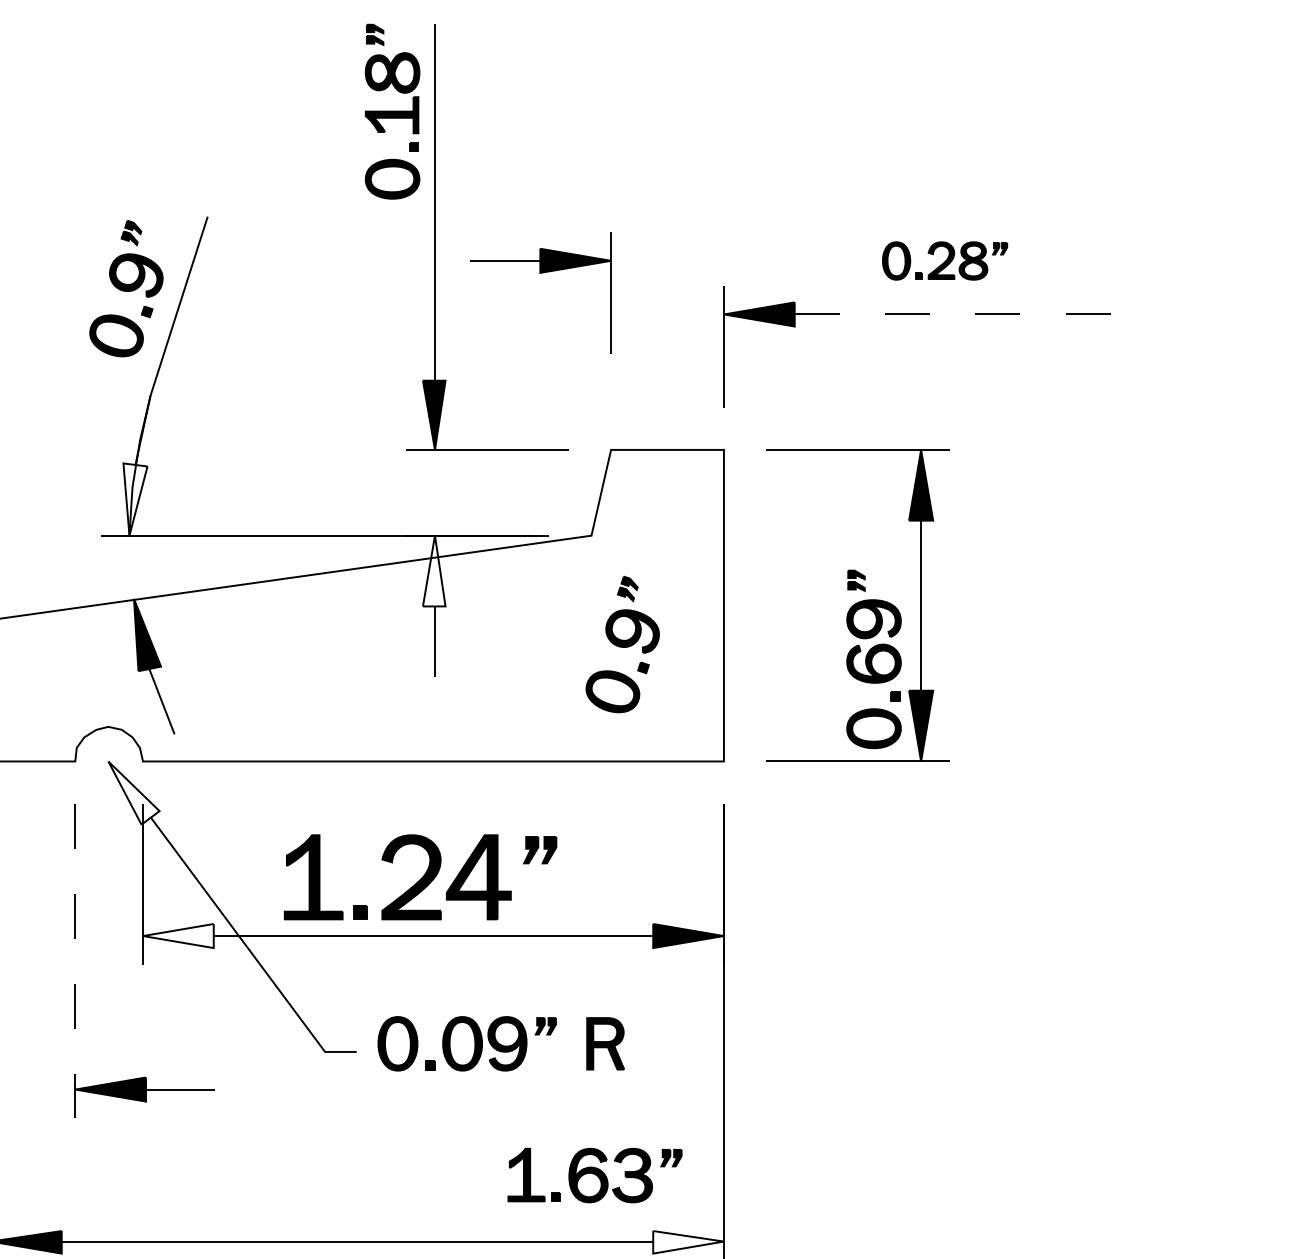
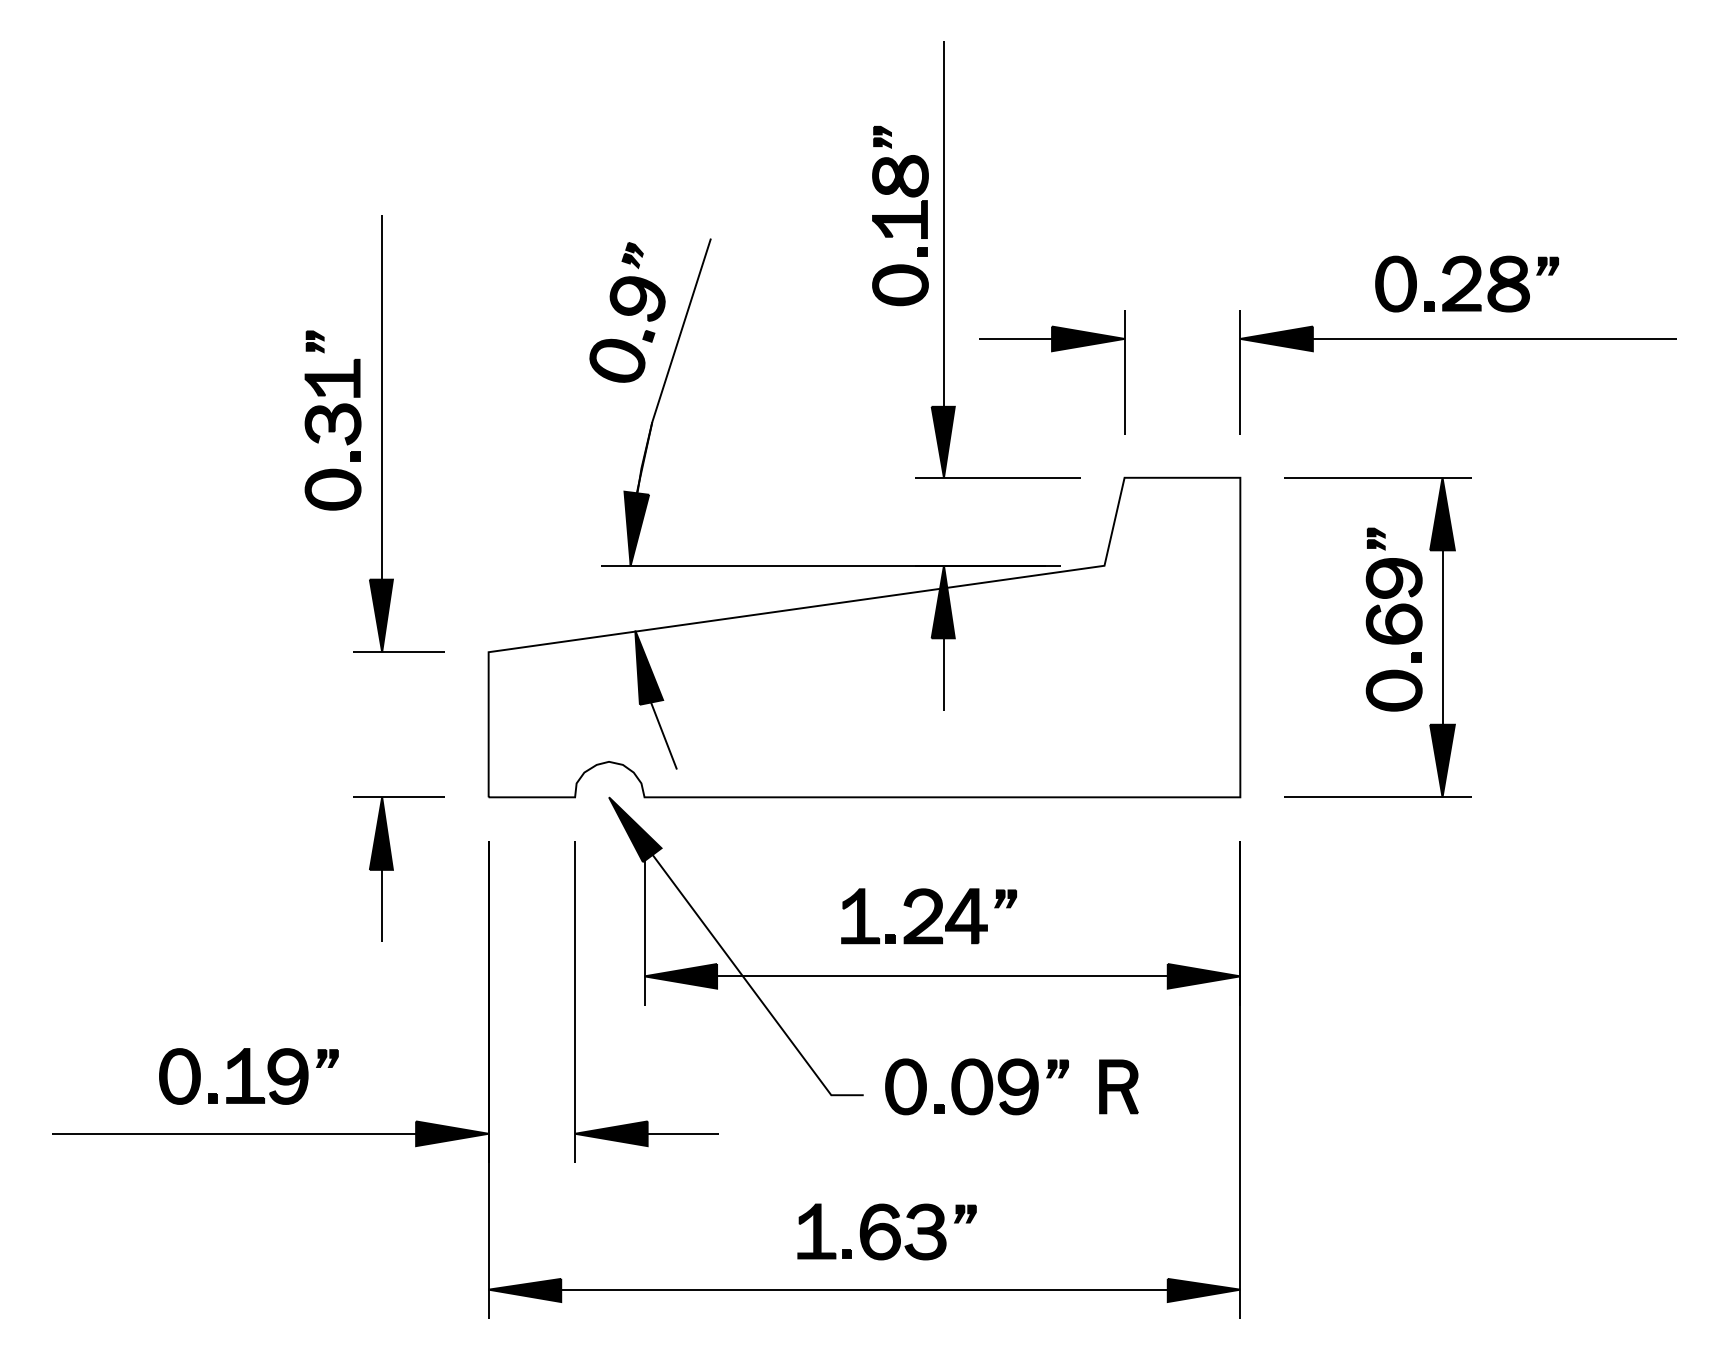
part: (392, 112) -> (900, 216), moved
part: (944, 260) -> (1466, 283), size x1.43
part: (540, 274) -> (1052, 352), moved
line: (972, 314) -> (1495, 338), dashed -> solid
fill: (135, 499) -> (636, 528), added
fill: (433, 570) -> (942, 601), added
part: (622, 644) -> (1136, 677), removed
part: (873, 659) -> (1393, 619), moved
fill: (134, 792) -> (635, 829), added
part: (419, 877) -> (928, 916), size x0.62
fill: (178, 936) -> (680, 976), added
line: (75, 961) -> (575, 1002), dashed -> solid
part: (594, 1175) -> (886, 1231), moved
fill: (688, 1242) -> (1203, 1290), added

